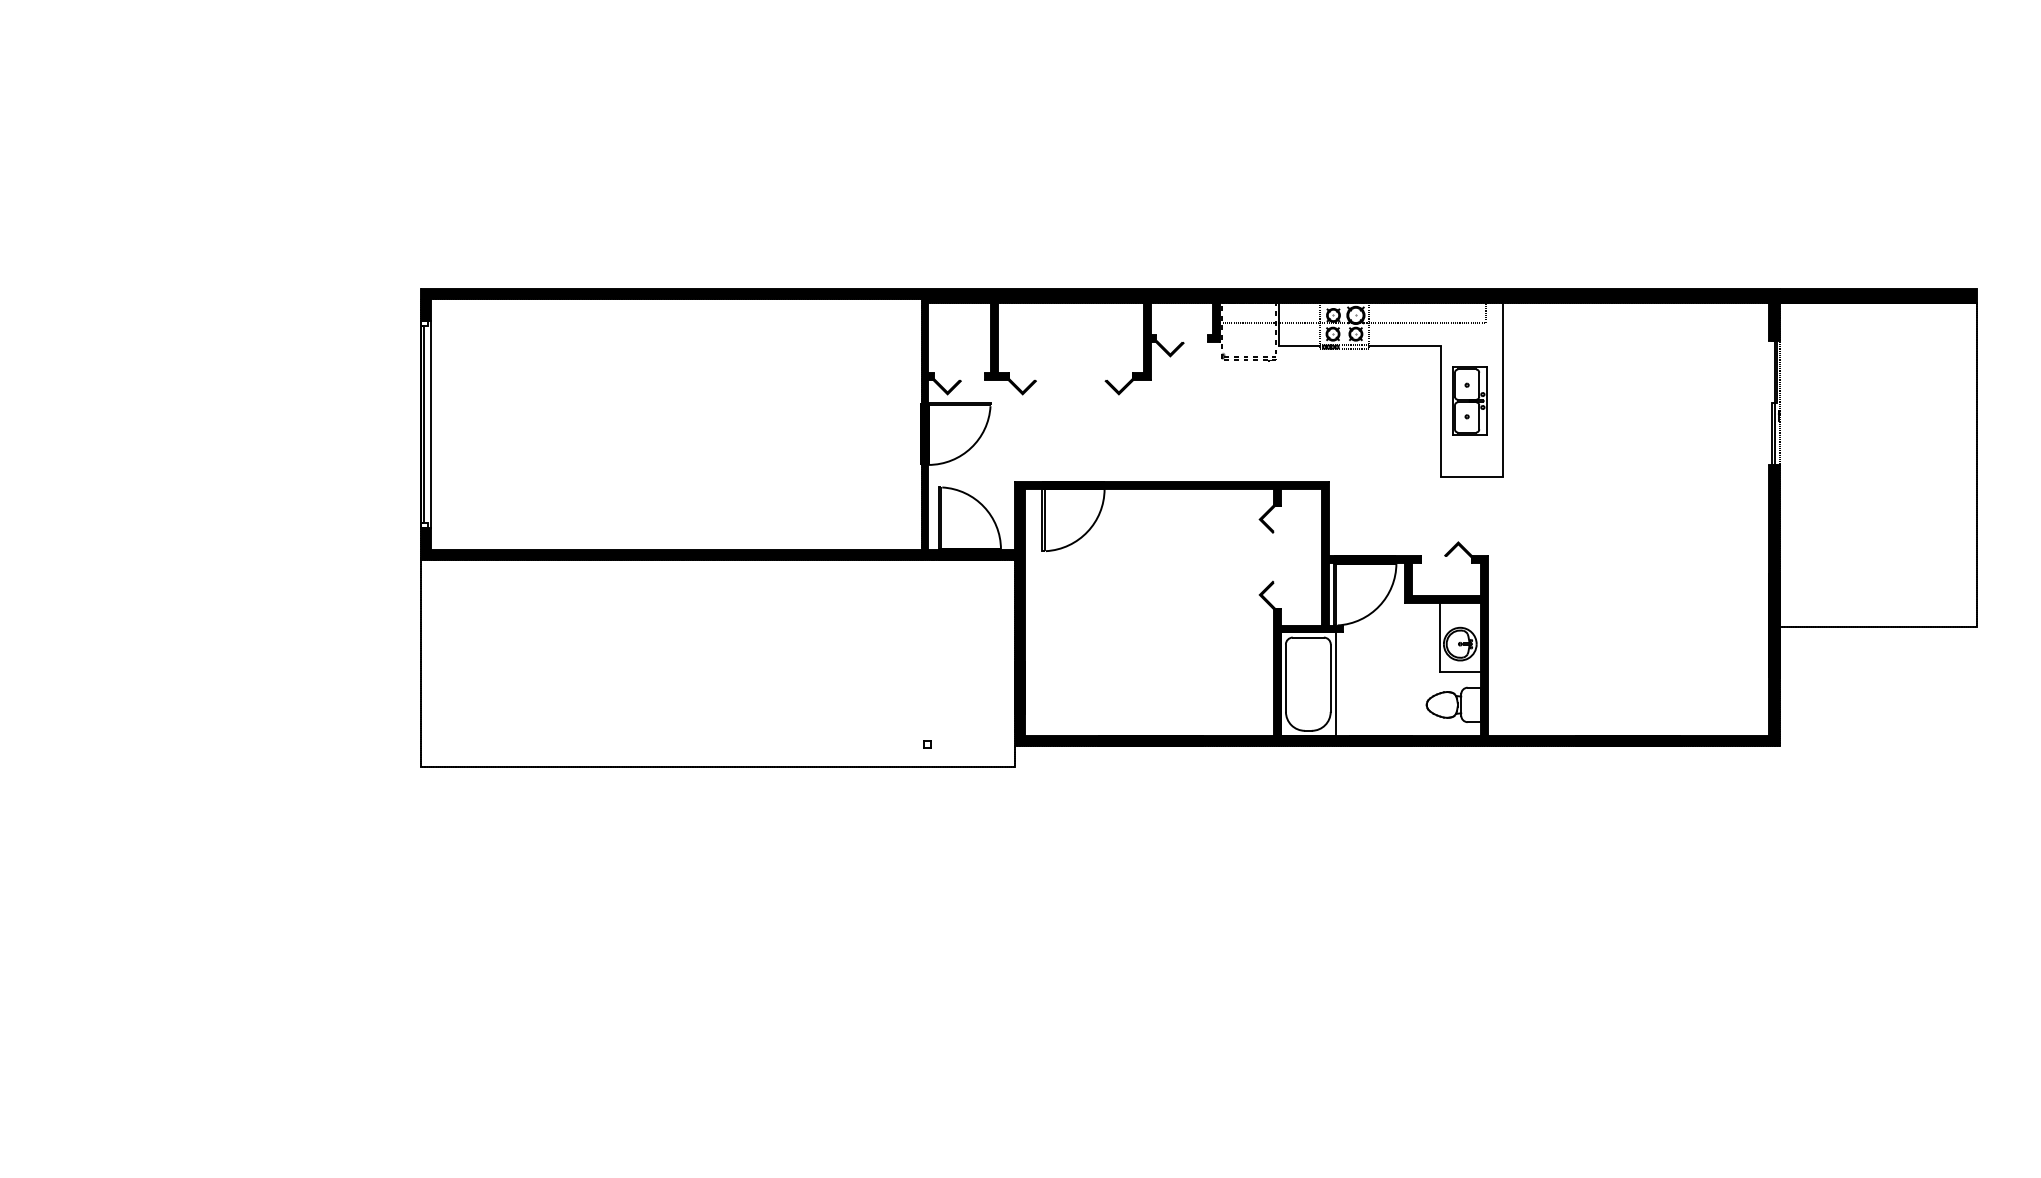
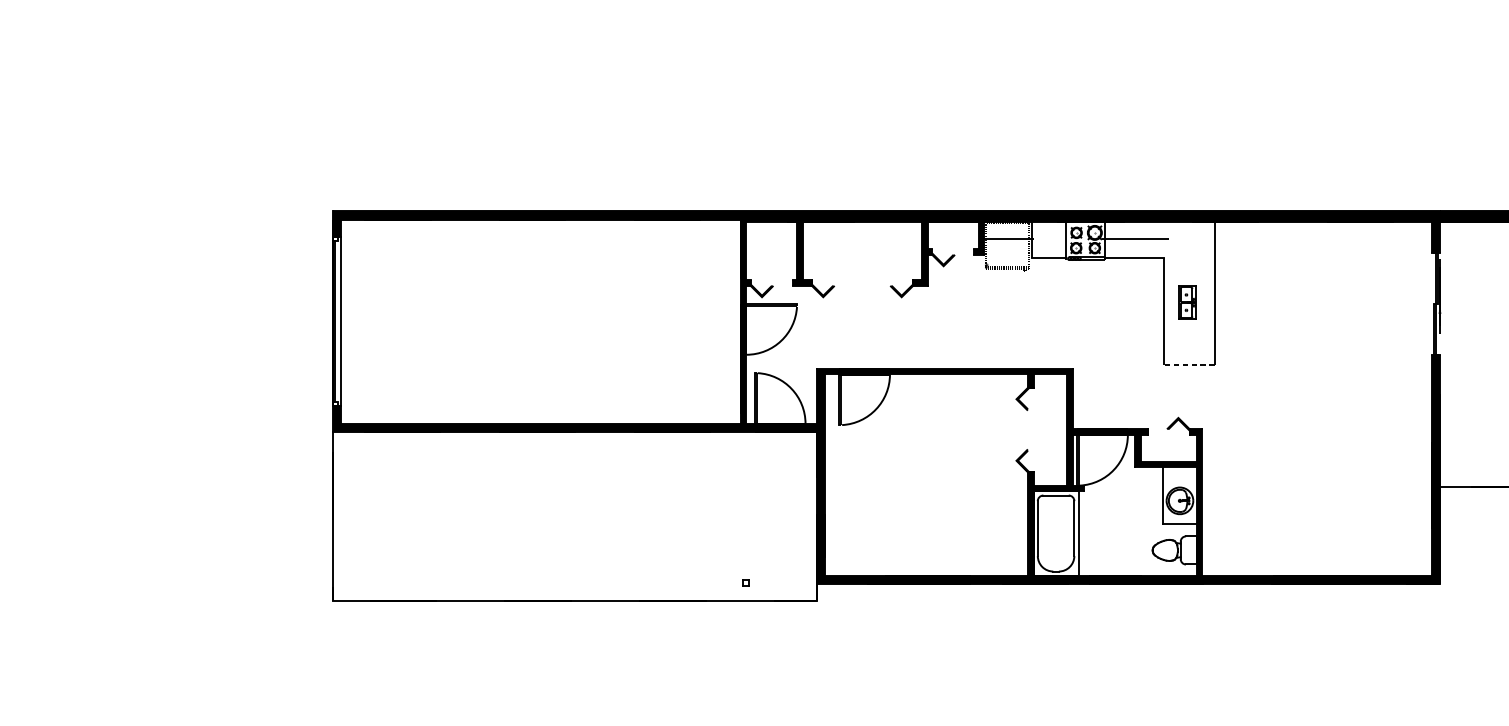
part: (1469, 400) -> (1187, 302), size x0.6
line: (1471, 477) -> (1189, 365), solid -> dashed

